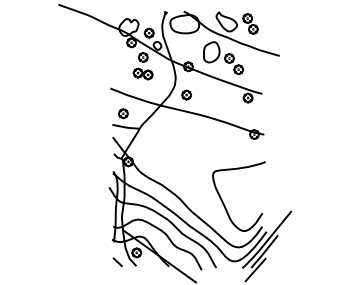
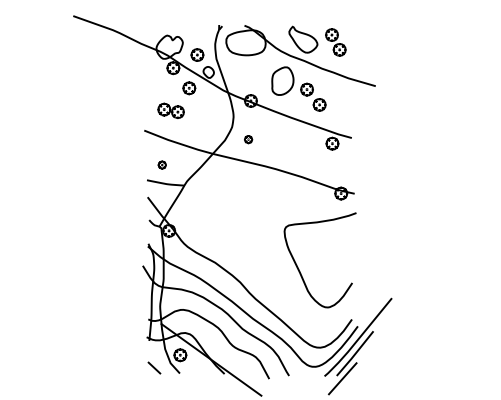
part: (142, 73) -> (170, 110), moved
part: (186, 94) -> (248, 139), size x0.6
part: (123, 113) -> (162, 164), size x0.6
curve: (223, 203) -> (299, 269), moved

